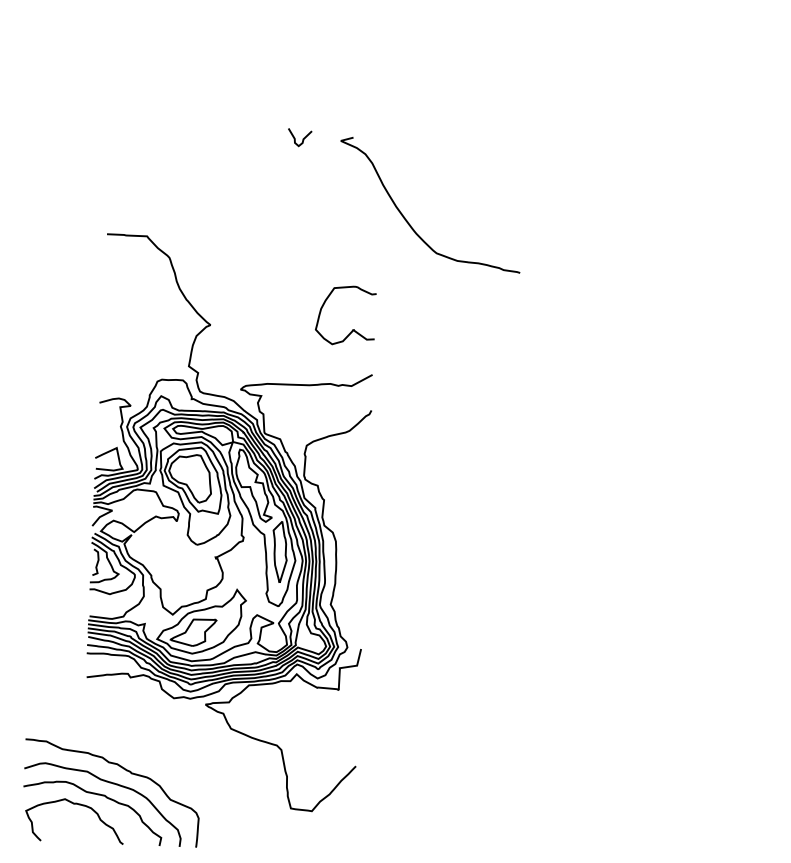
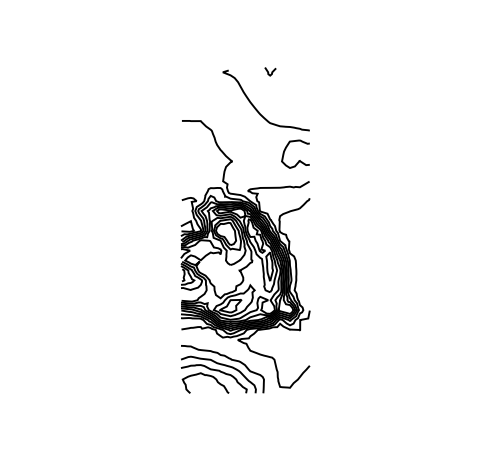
curve: (408, 220) -> (256, 108), moved
part: (111, 793) -> (222, 369), moved

